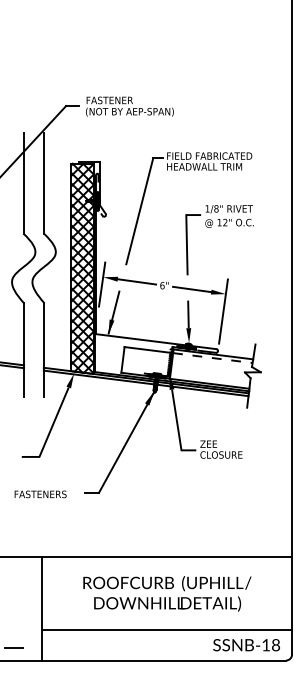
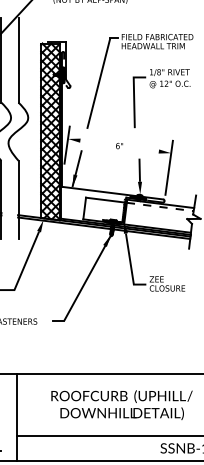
part: (219, 226) -> (161, 87), moved
line: (136, 281) -> (96, 142), removed
line: (192, 289) -> (143, 149), removed

